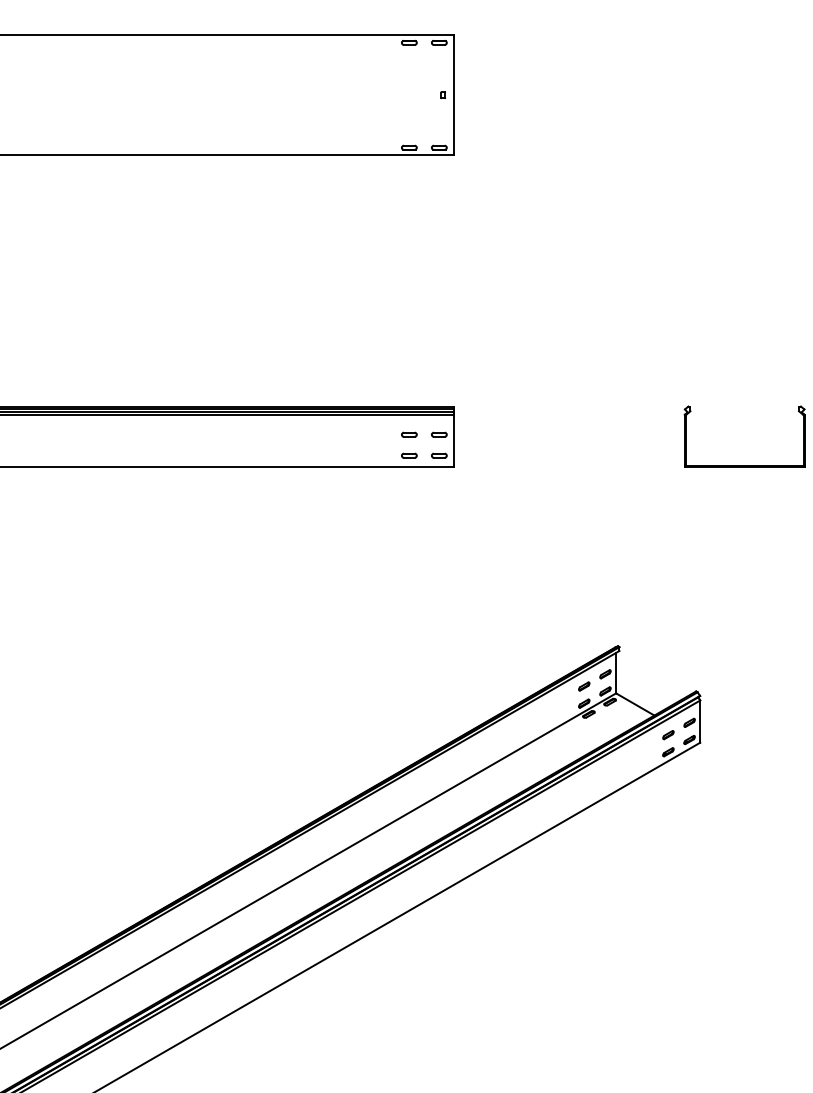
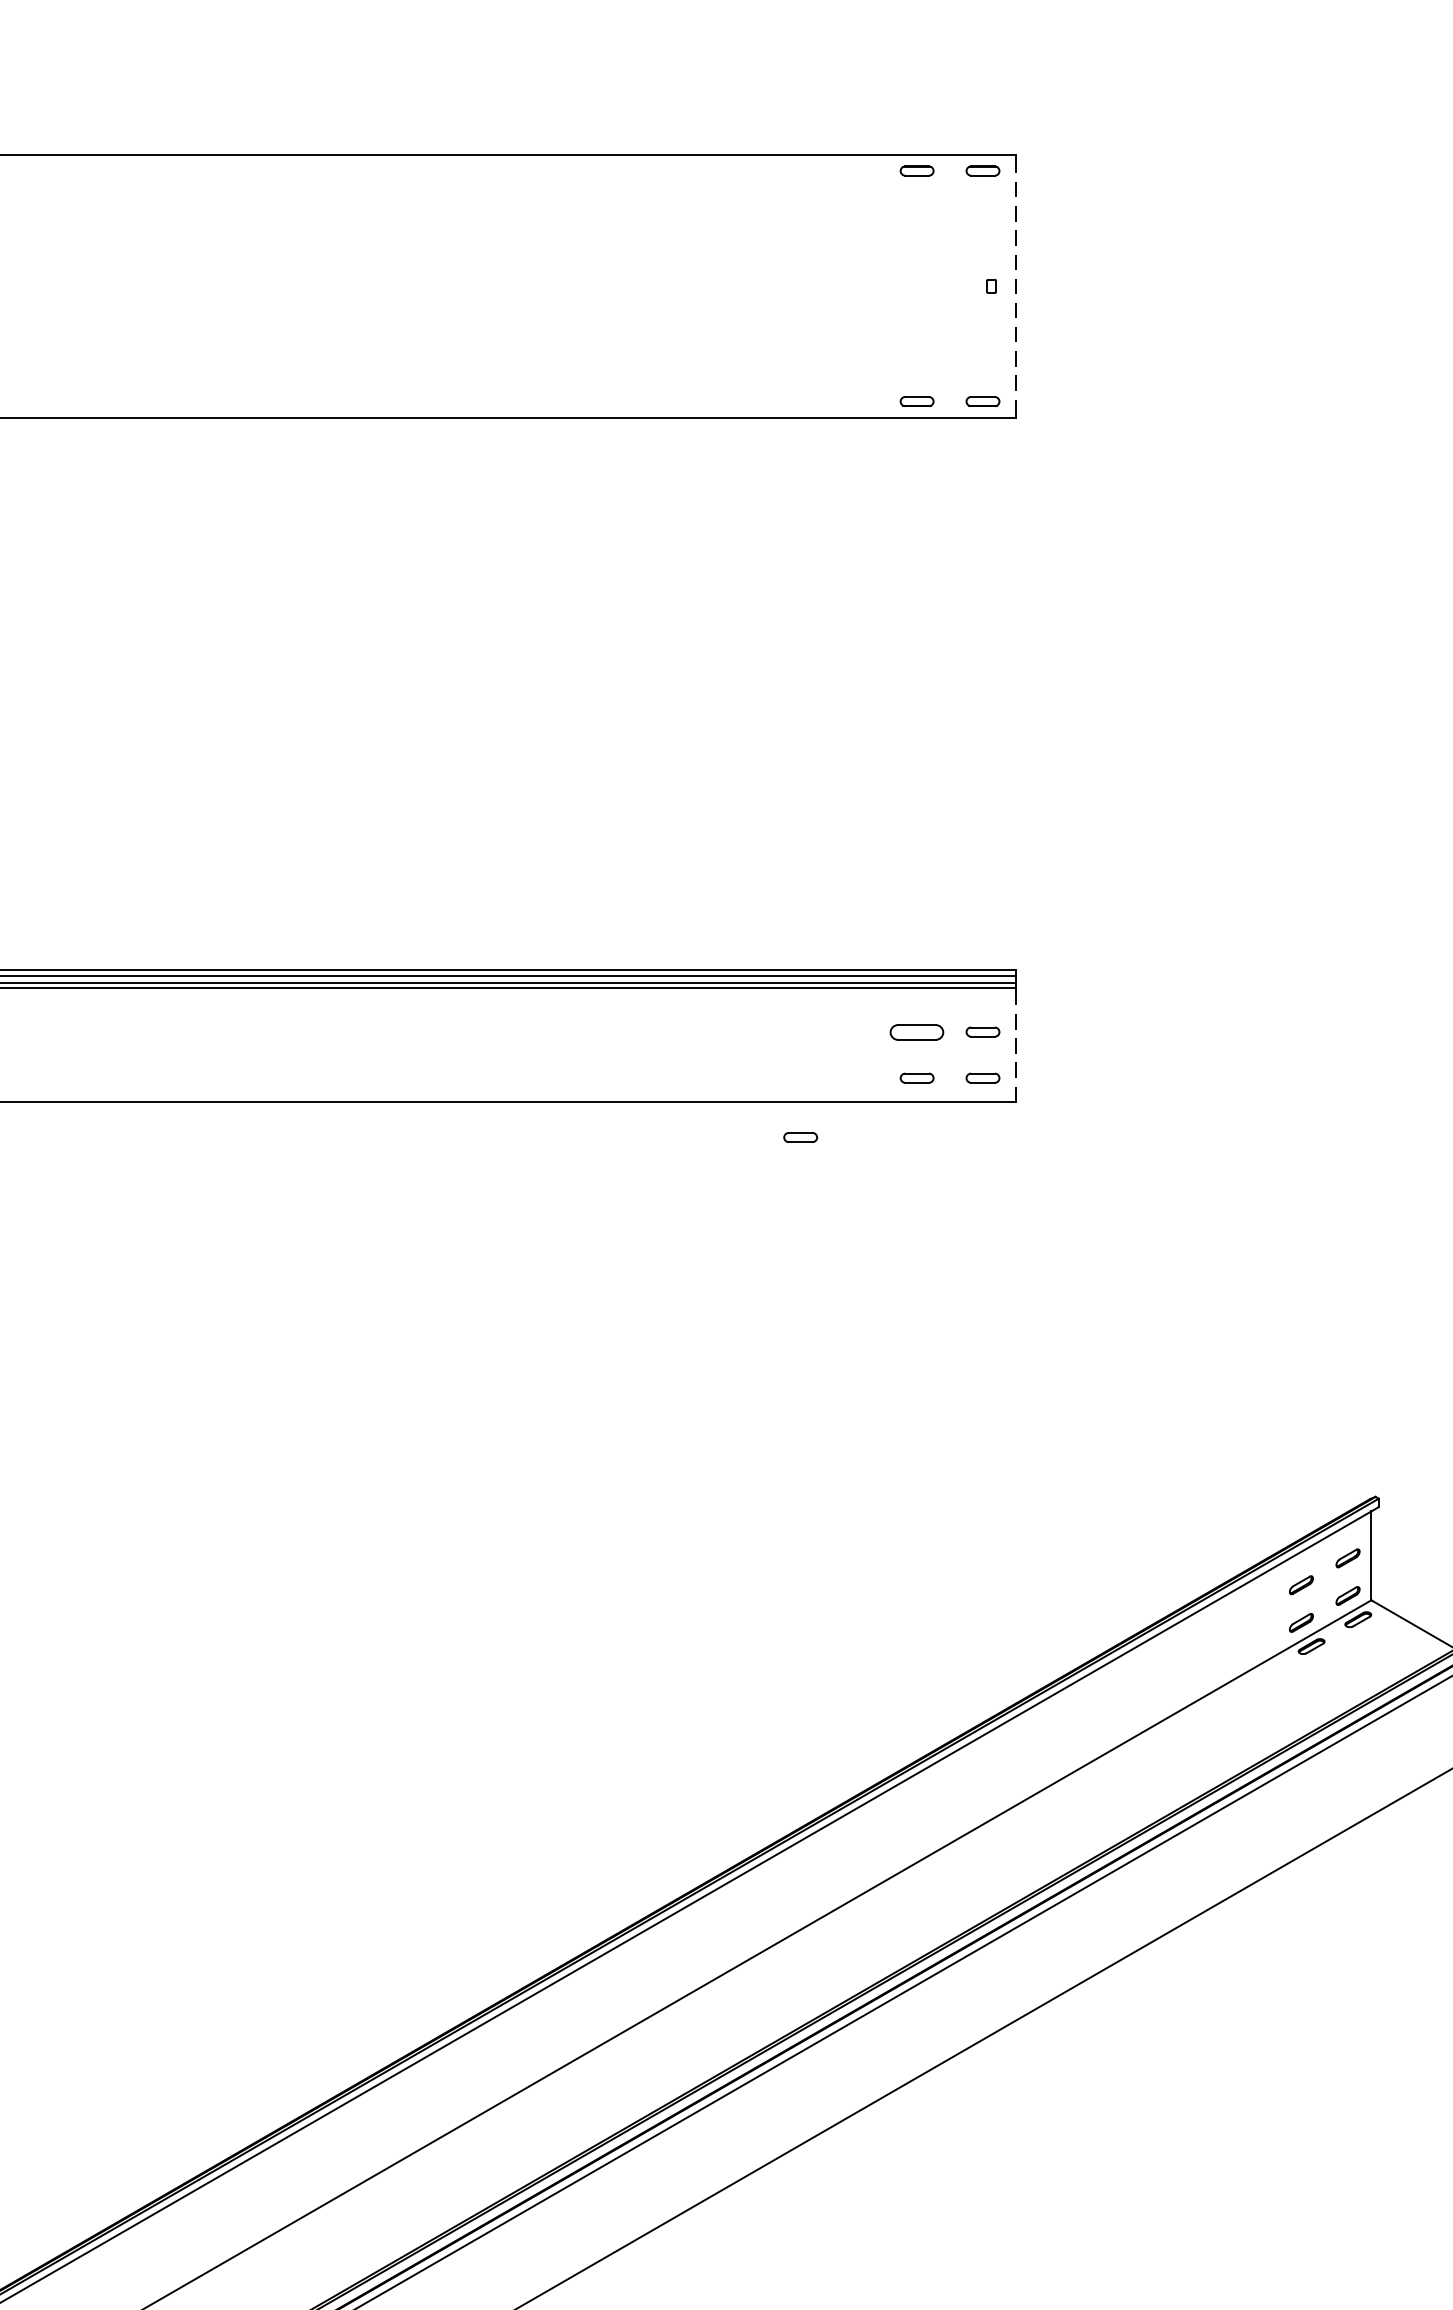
line: (454, 95) -> (1016, 286), solid -> dashed
part: (409, 434) -> (917, 1031), size x1.6
line: (454, 440) -> (1016, 1044), solid -> dashed
part: (356, 482) -> (801, 1136), added

